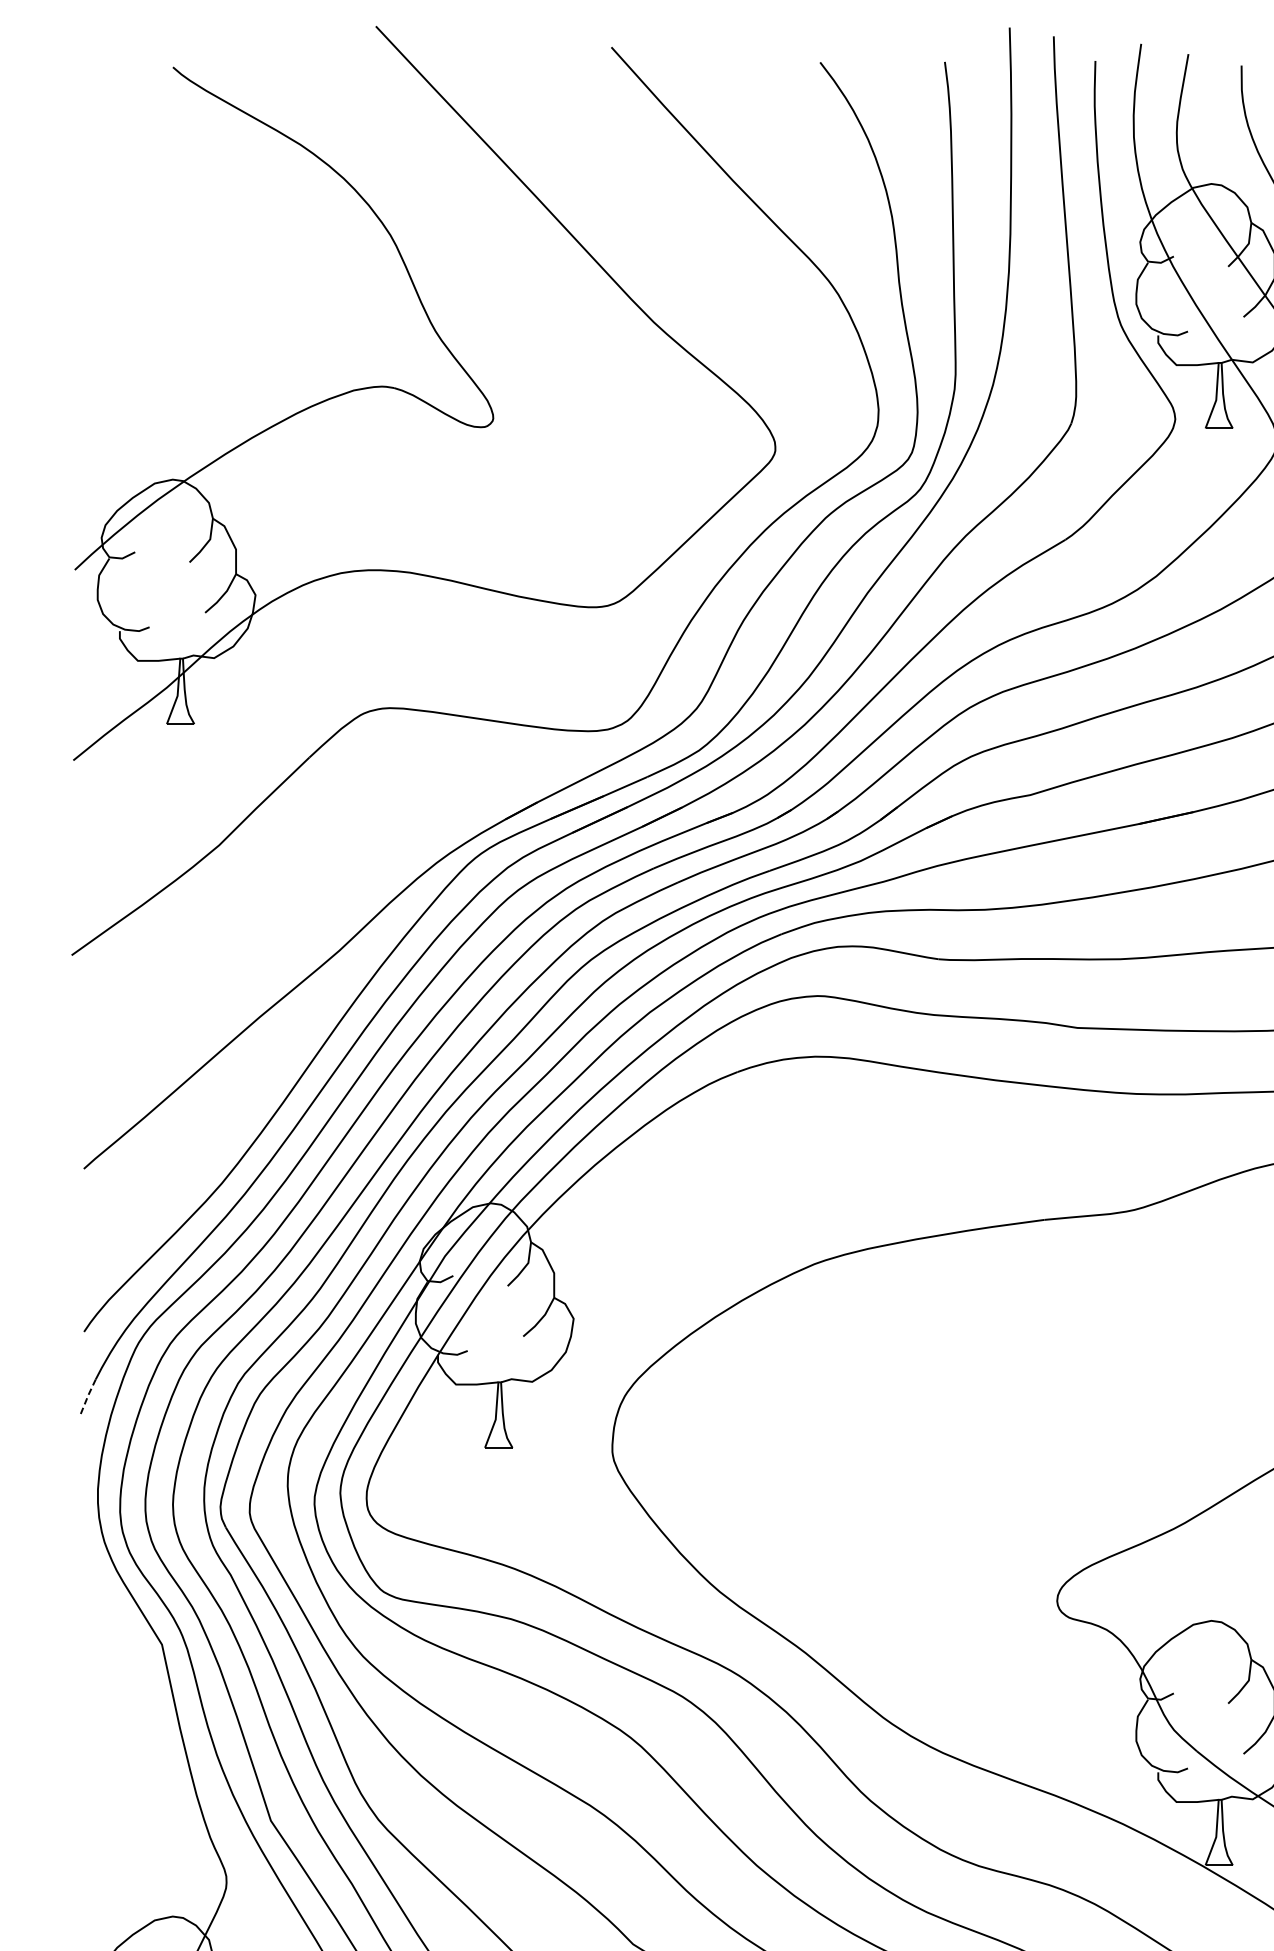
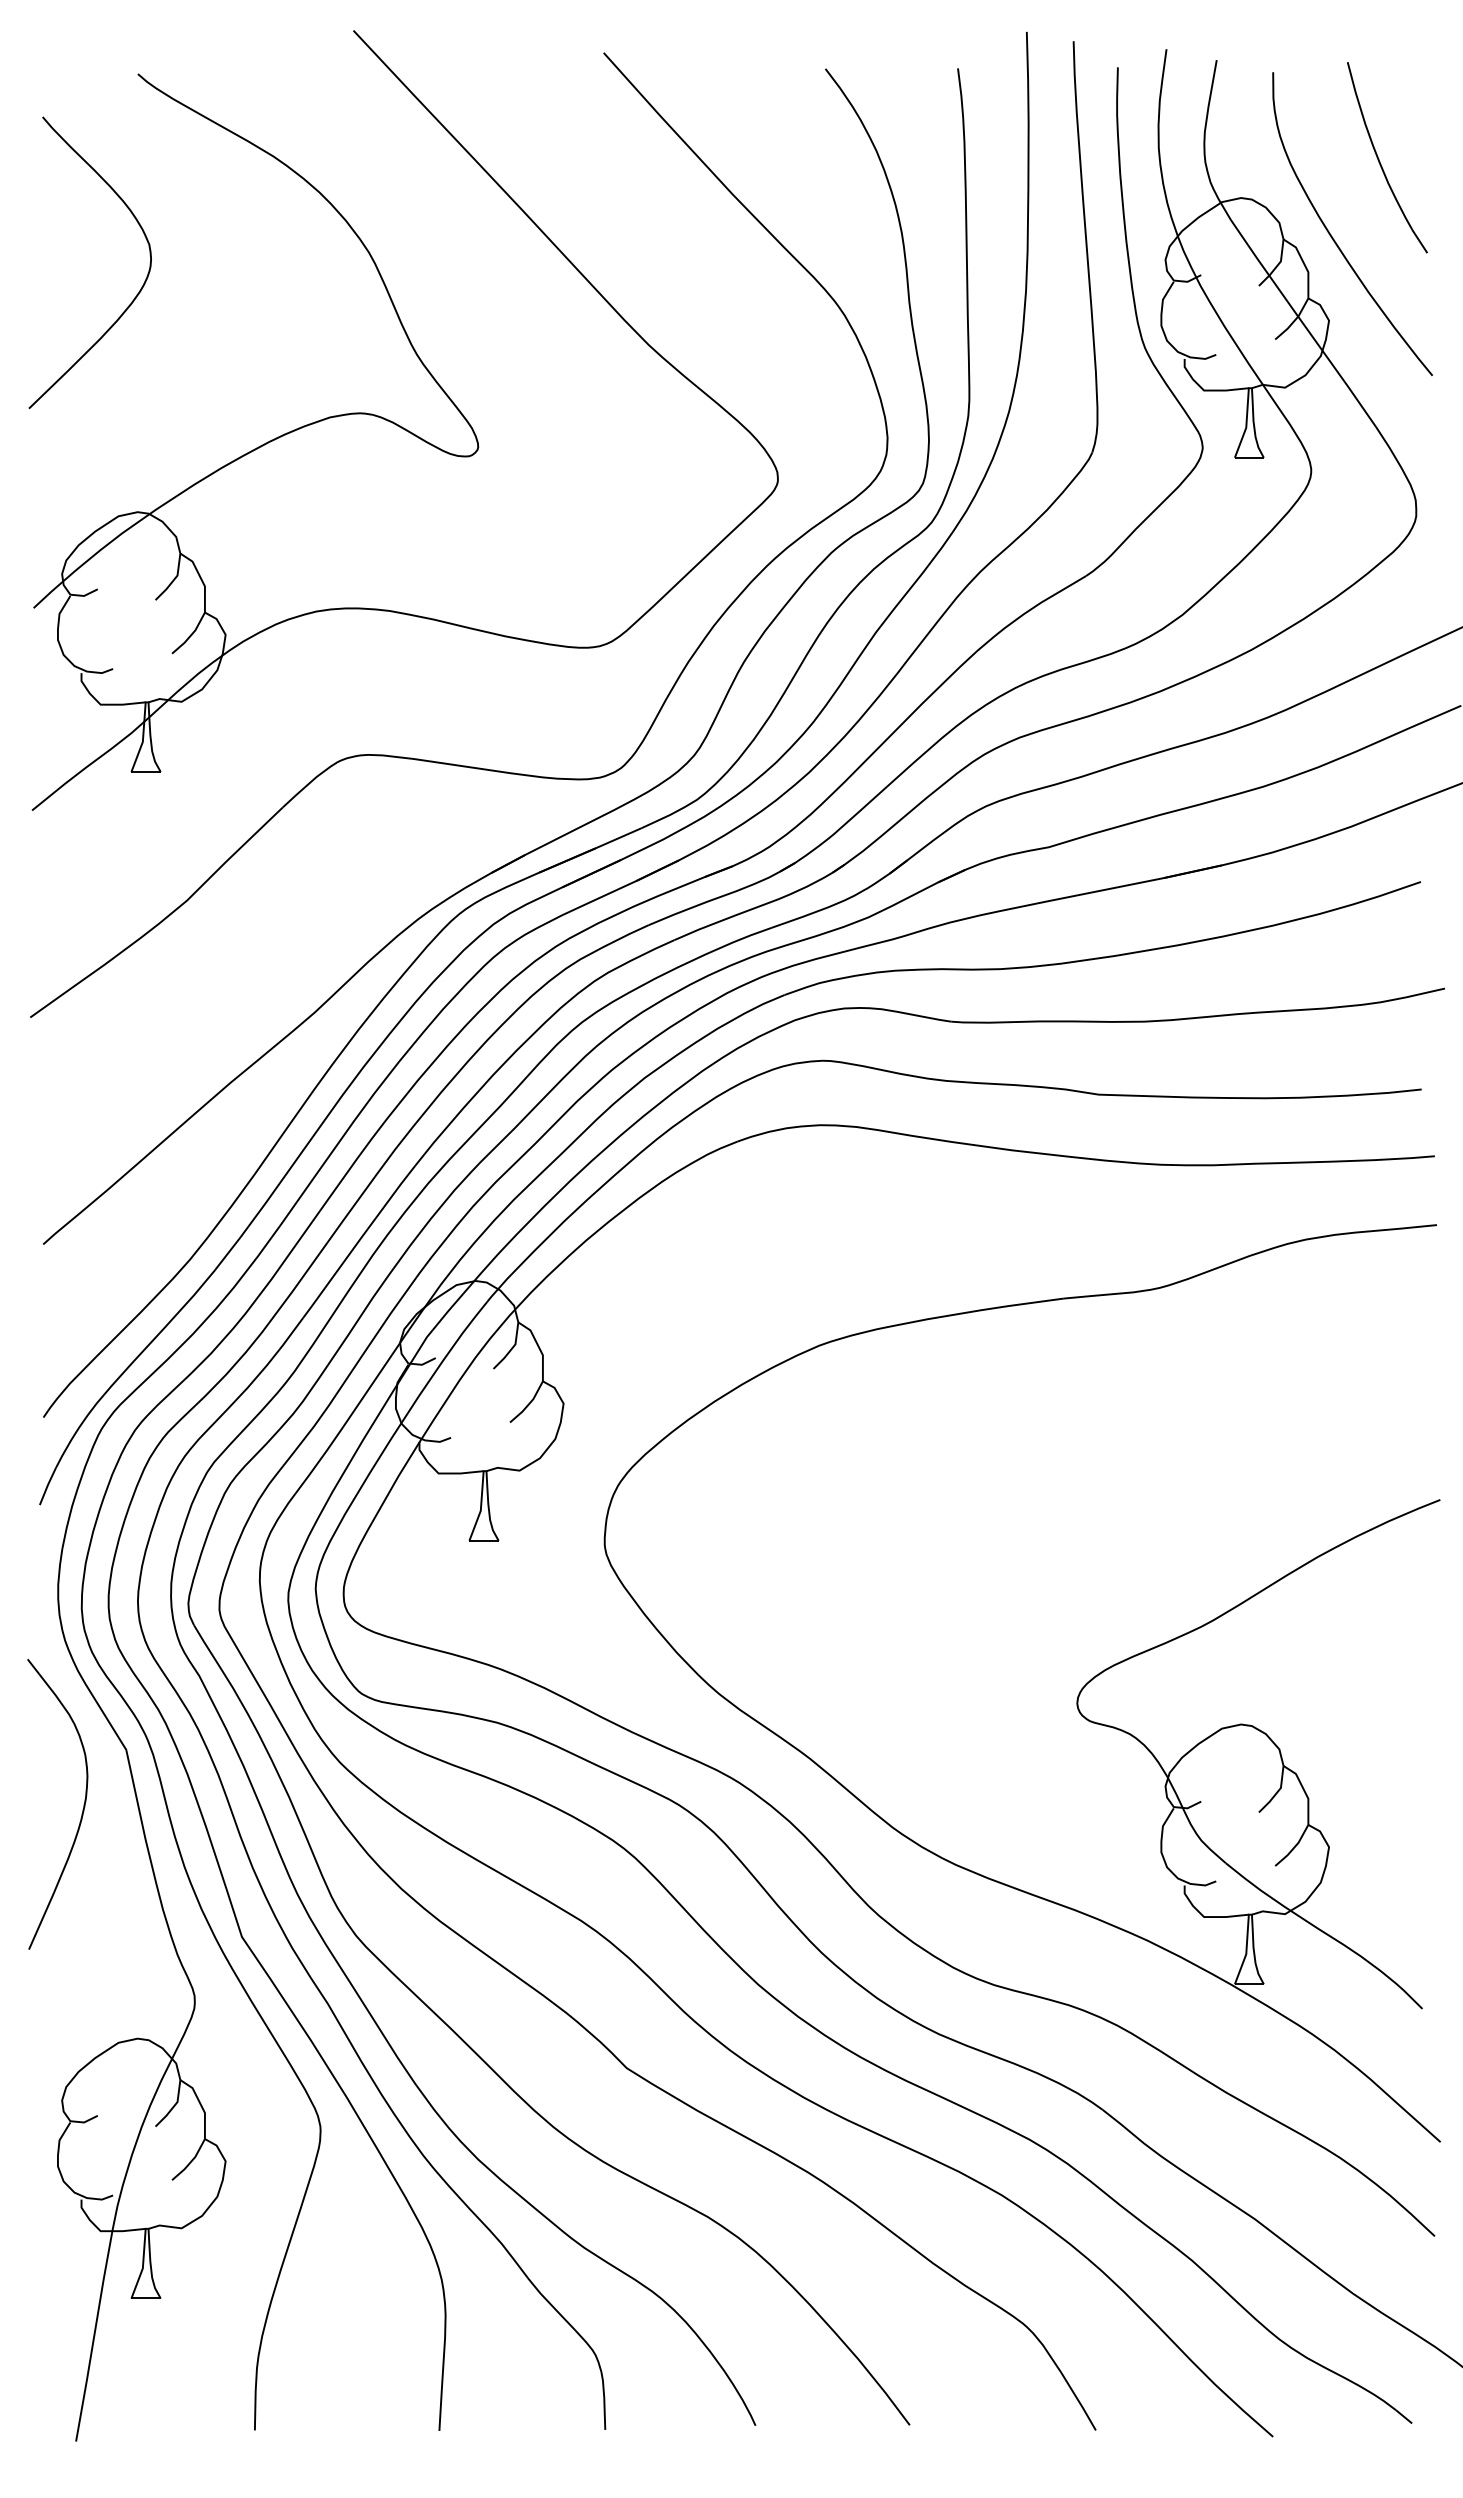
curve: (171, 274) -> (136, 294), added
line: (87, 1396) -> (47, 1486), dashed -> solid
curve: (120, 1700) -> (82, 1809), added

